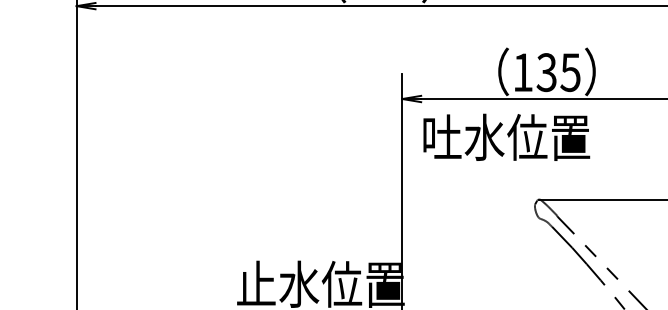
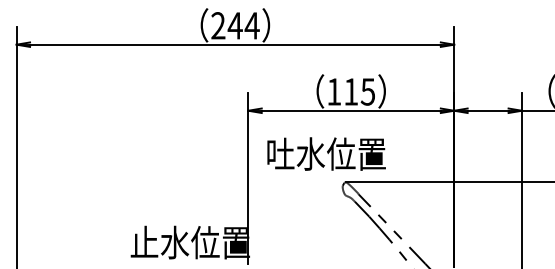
text: (545, 71) -> (350, 91), 135 -> 115
text: (506, 136) -> (326, 153), moved

